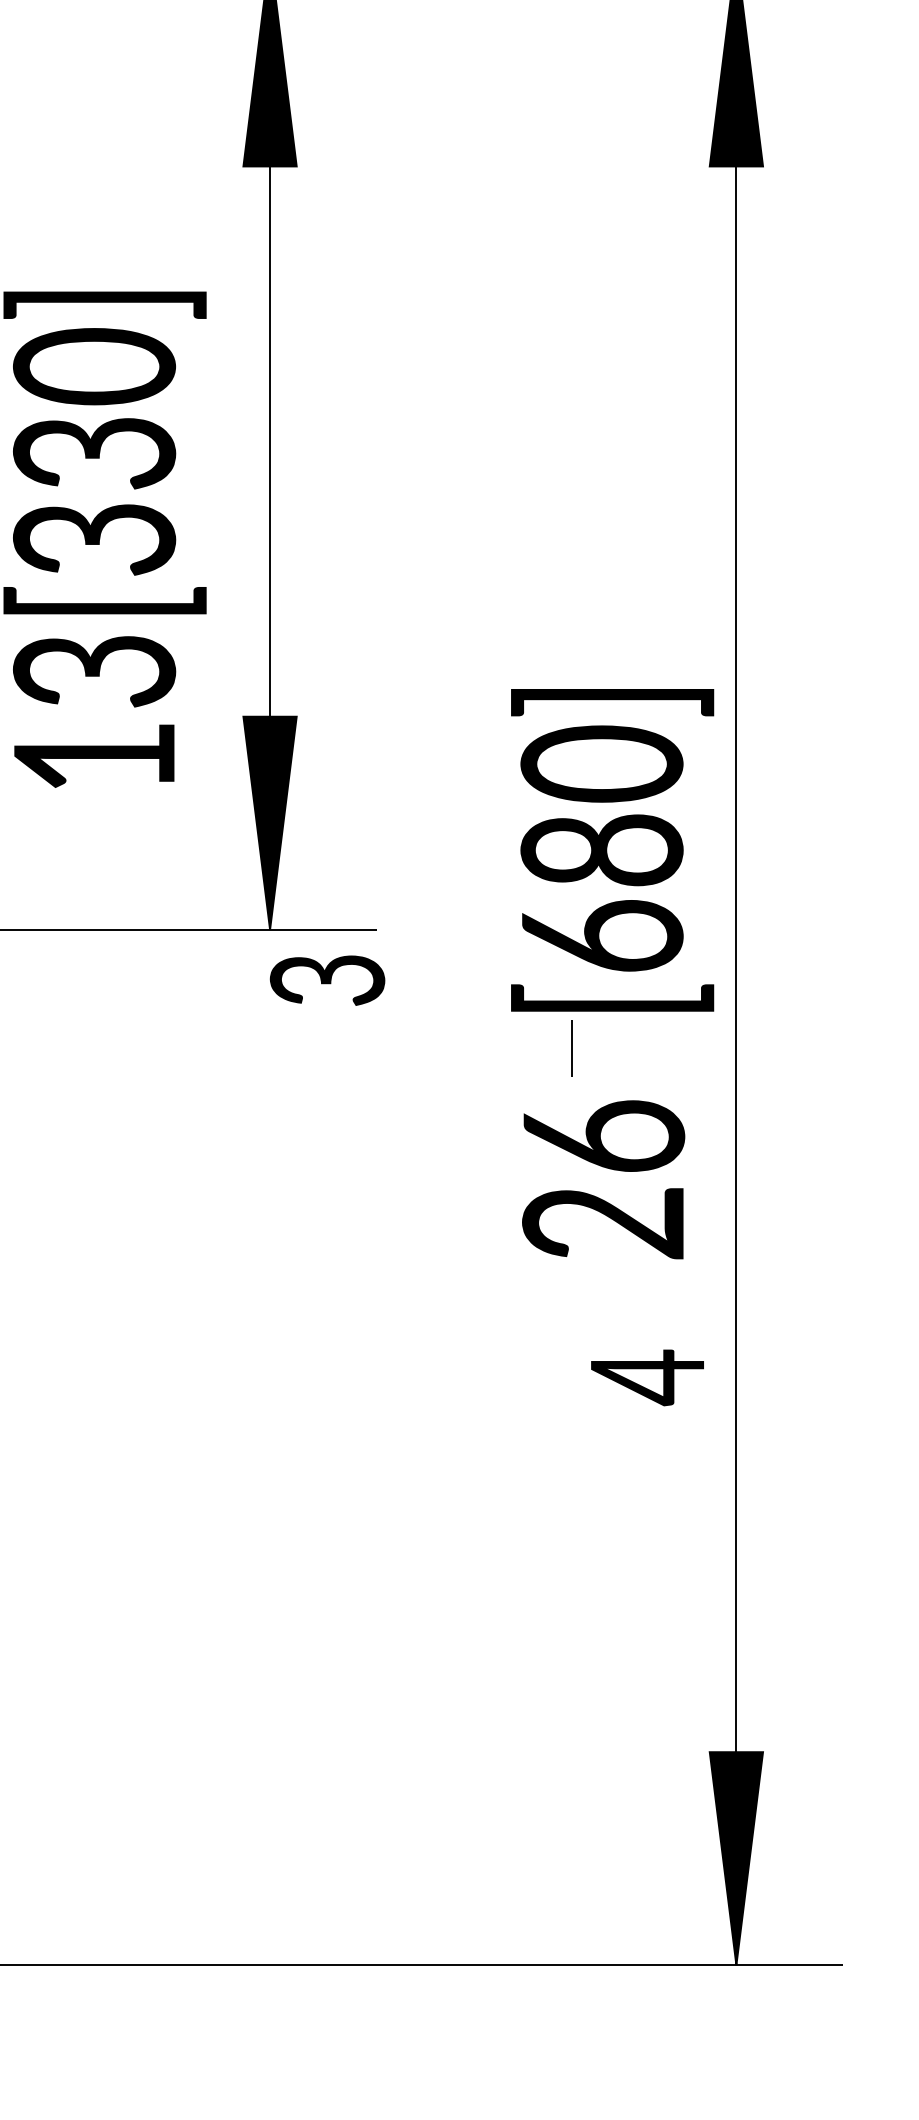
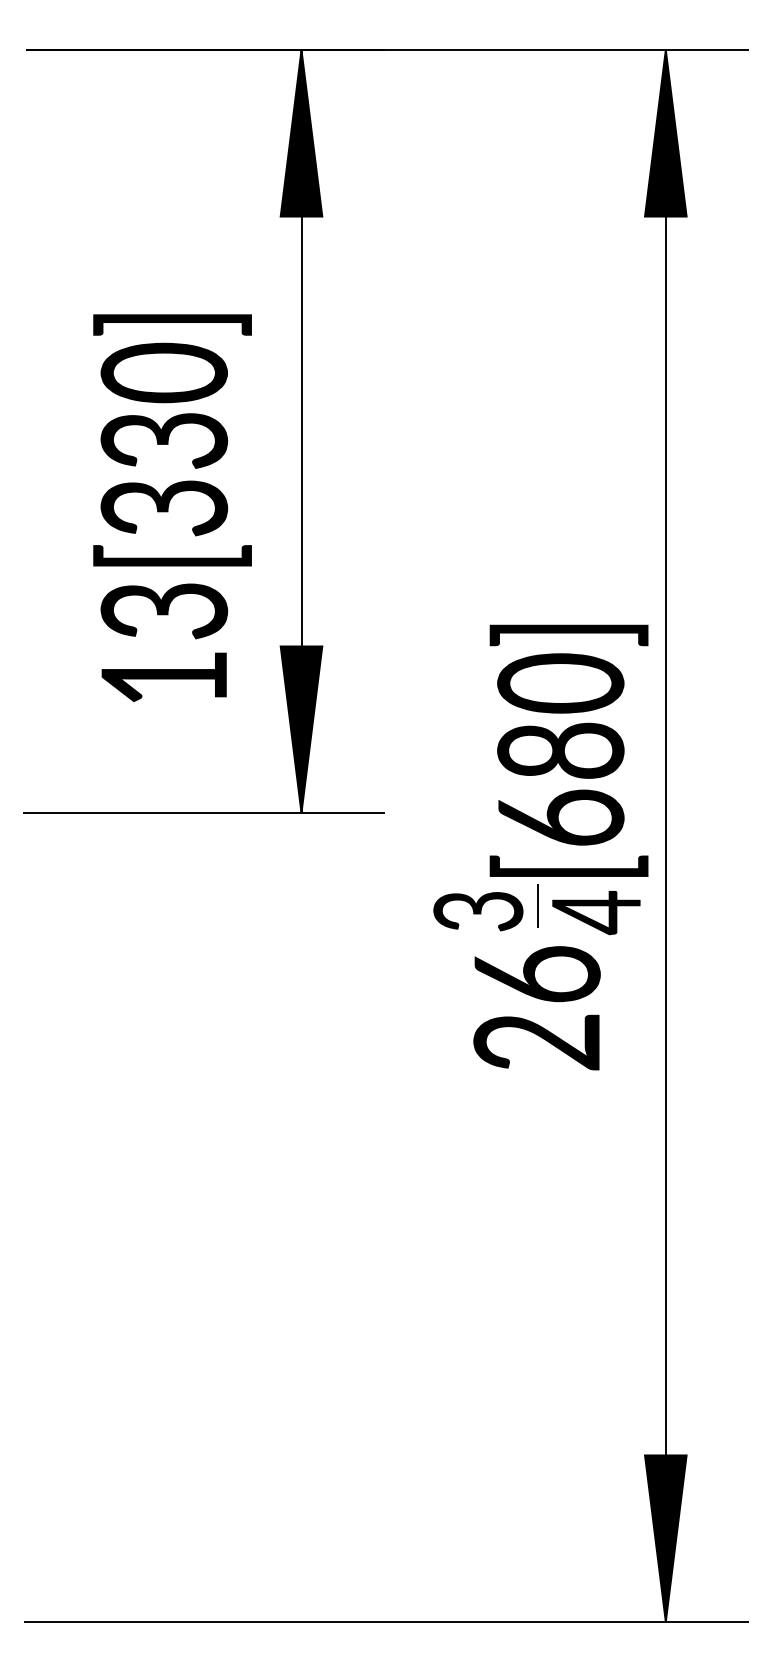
text: (327, 980) -> (478, 911), moved
text: (602, 1180) -> (536, 1008), moved
text: (647, 1378) -> (596, 913), moved

